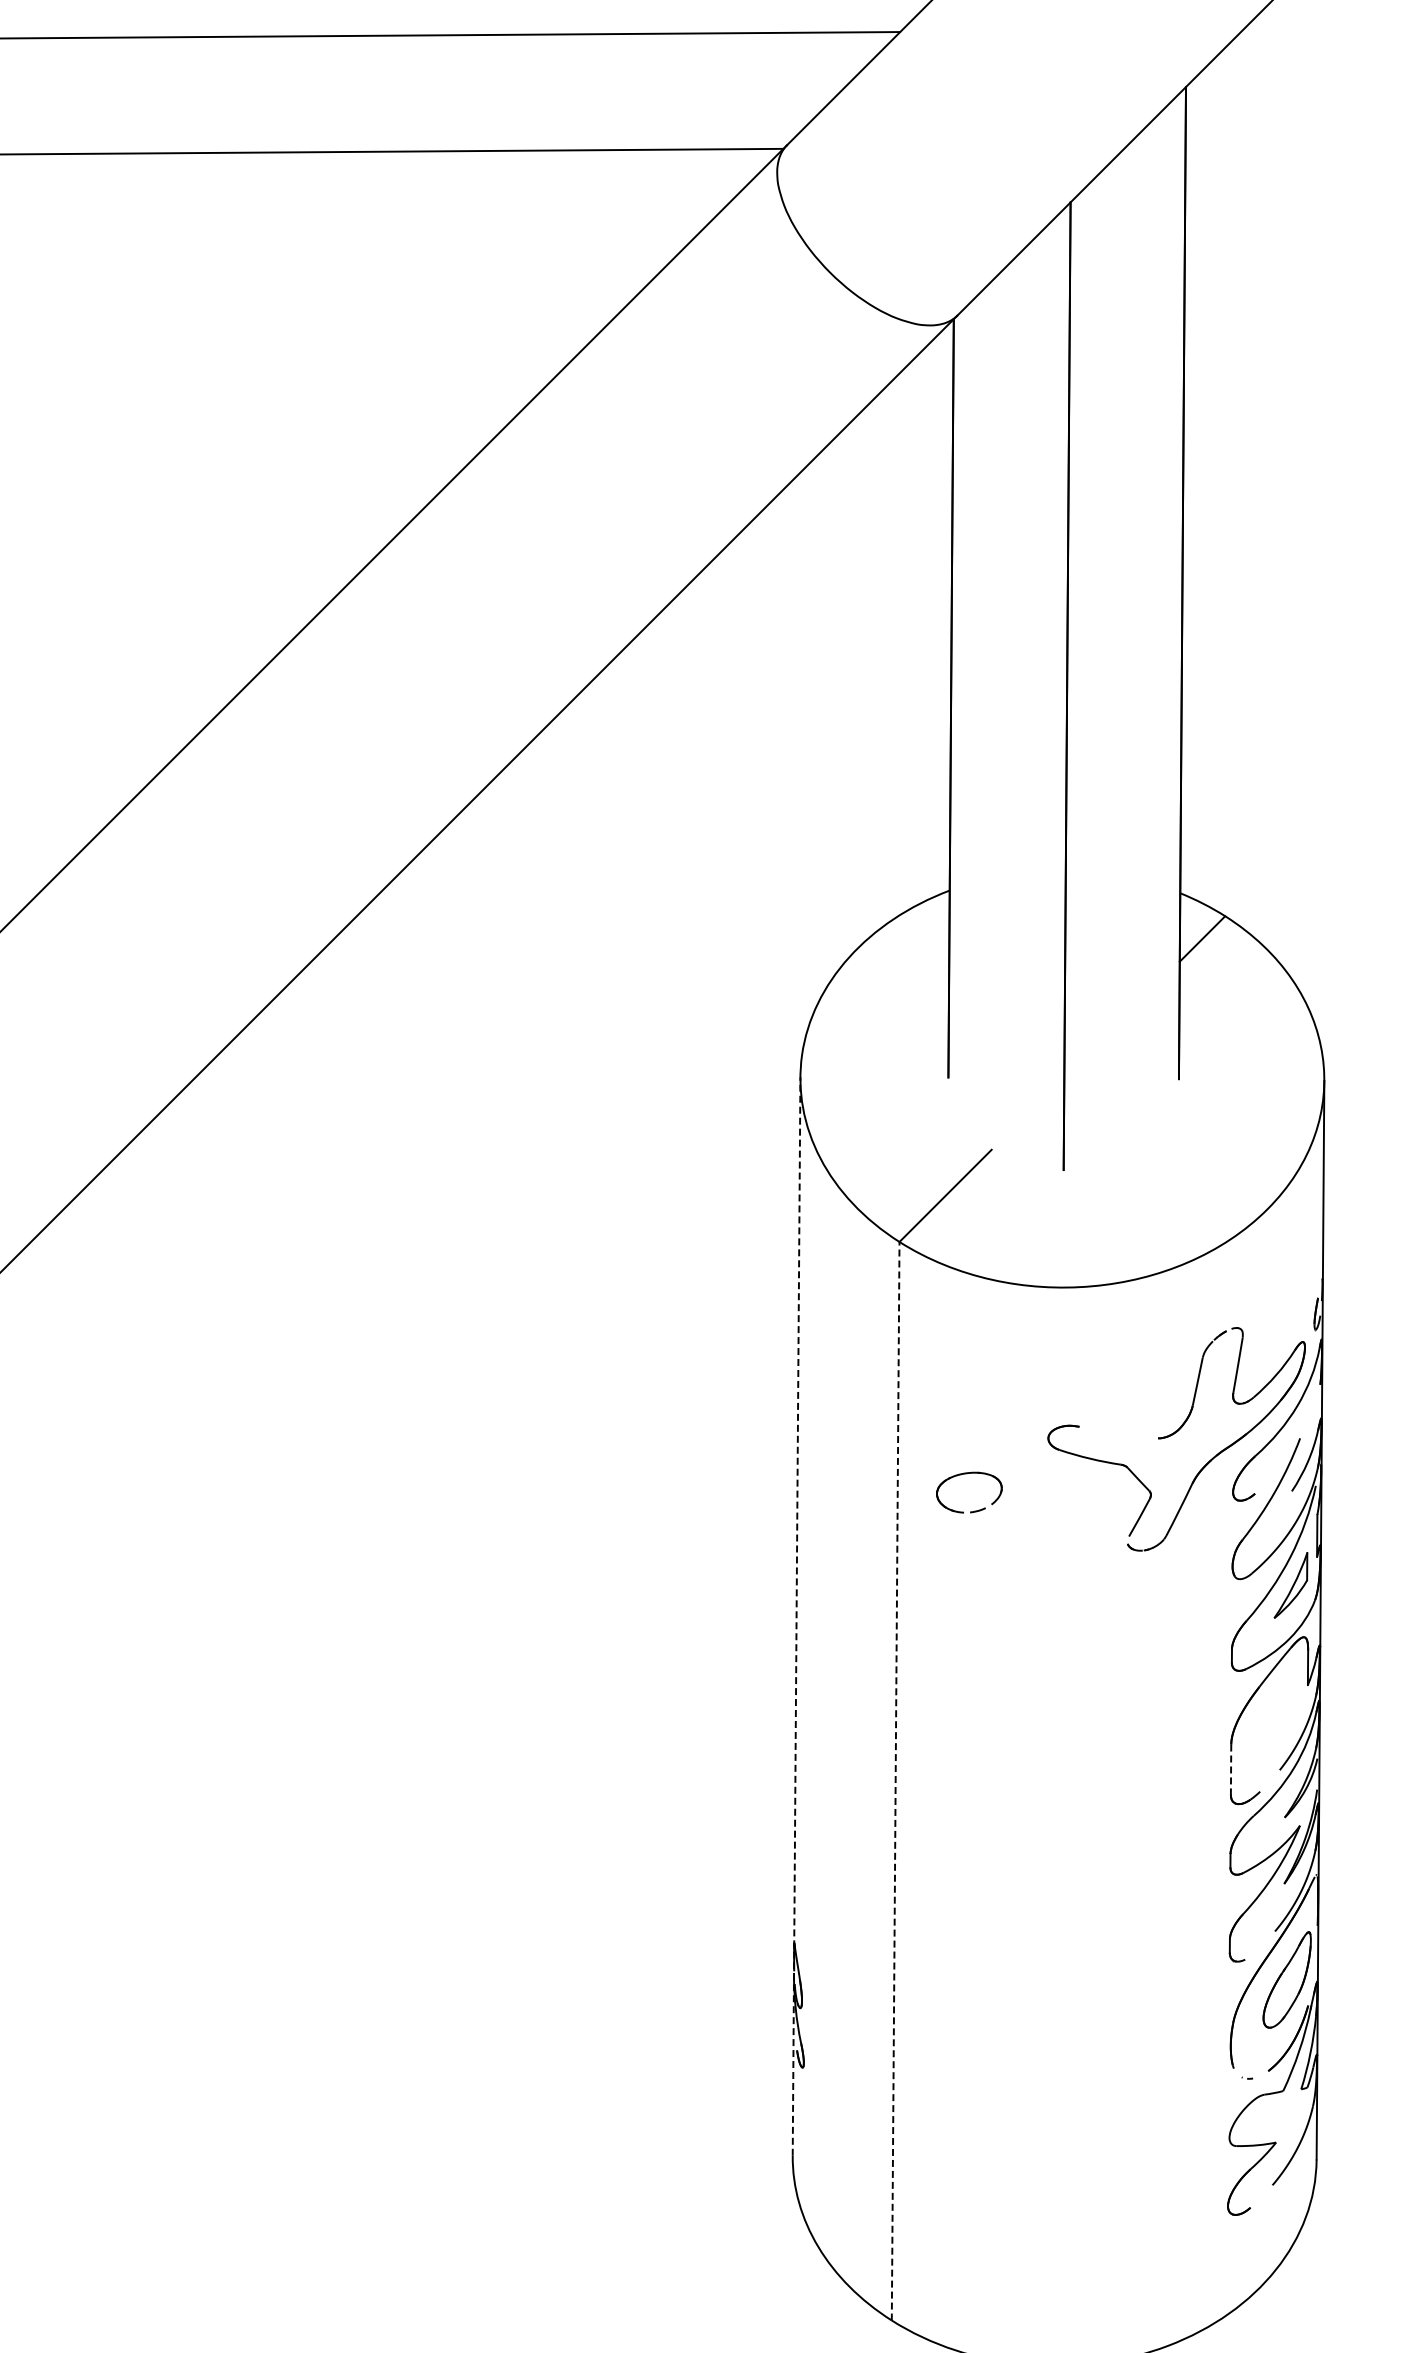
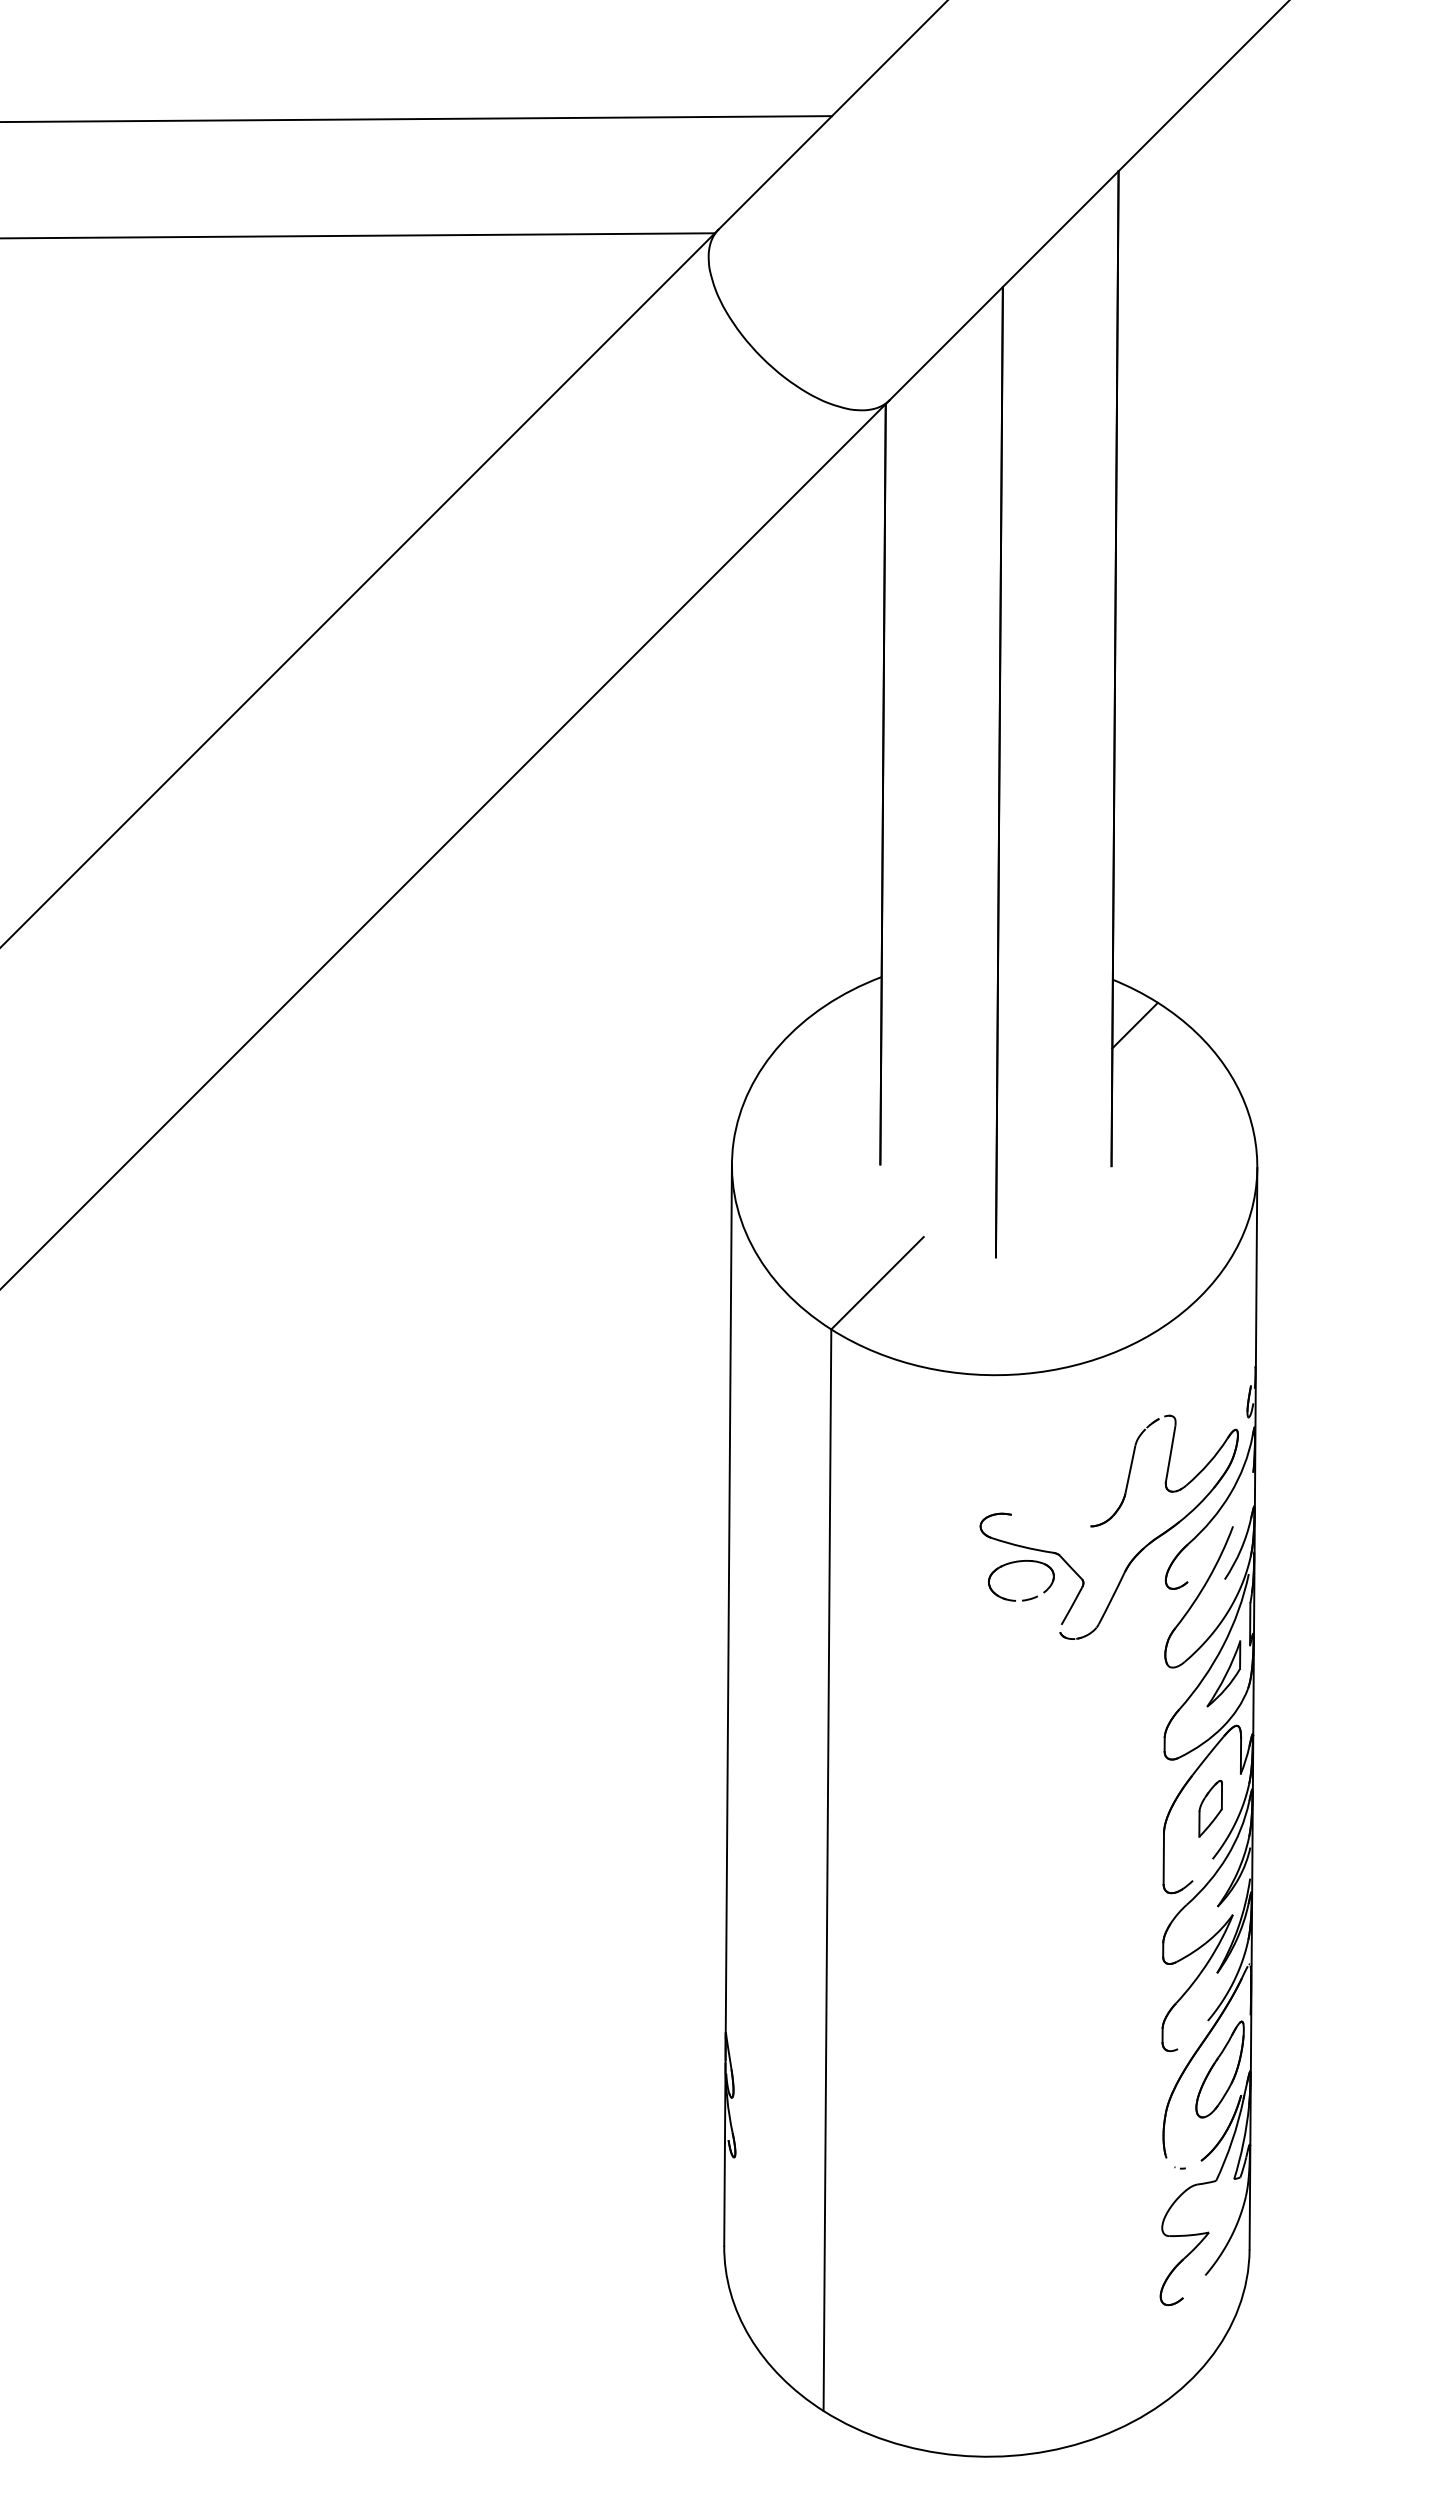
part: (968, 1474) -> (1020, 1562), moved
line: (796, 1616) -> (728, 1705), dashed -> solid
part: (1277, 1719) -> (1210, 1808), added
line: (1230, 1770) -> (1163, 1859), dashed -> solid
line: (895, 1781) -> (827, 1870), dashed -> solid

